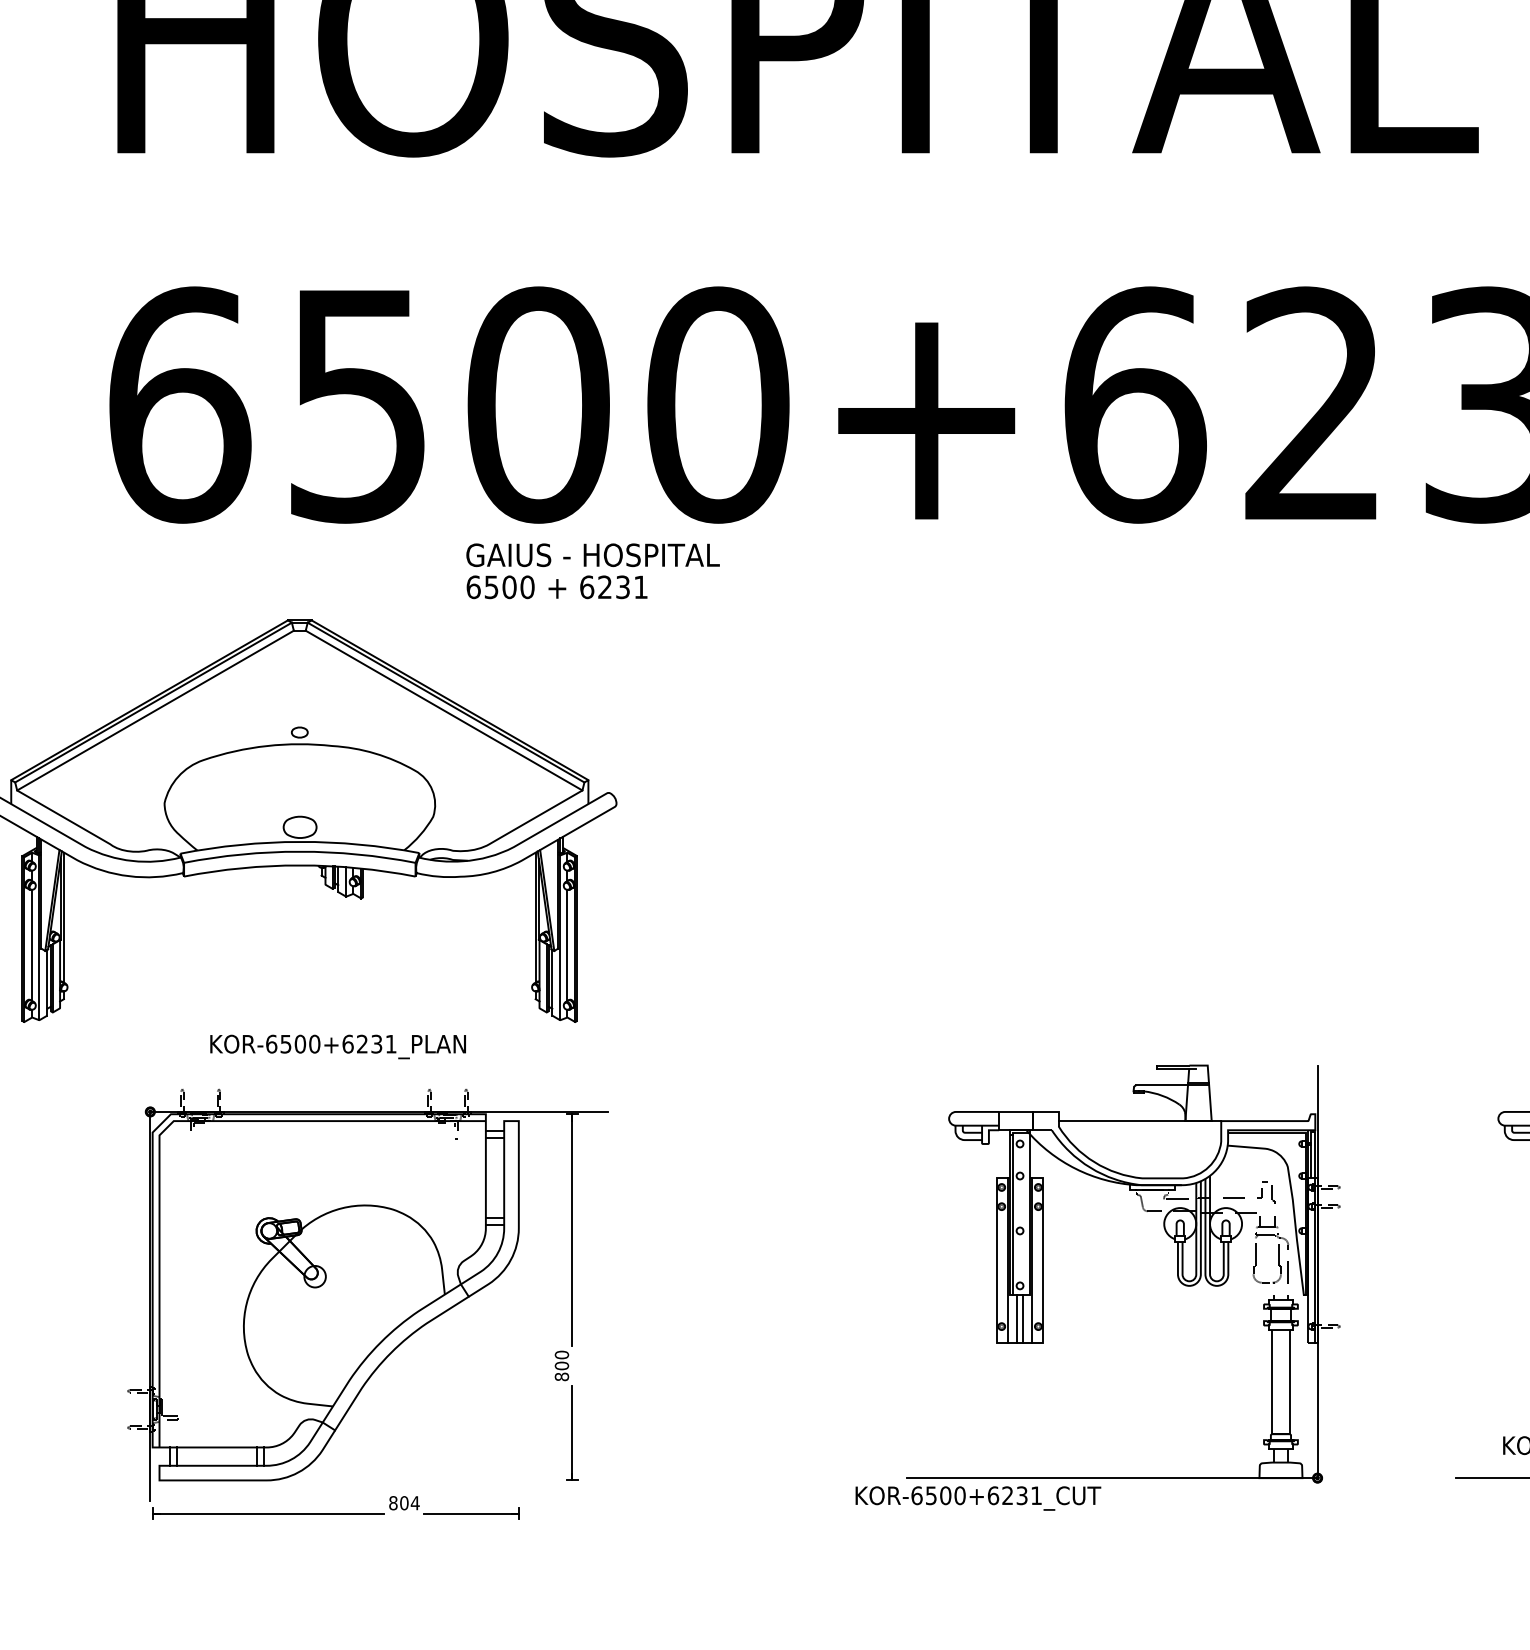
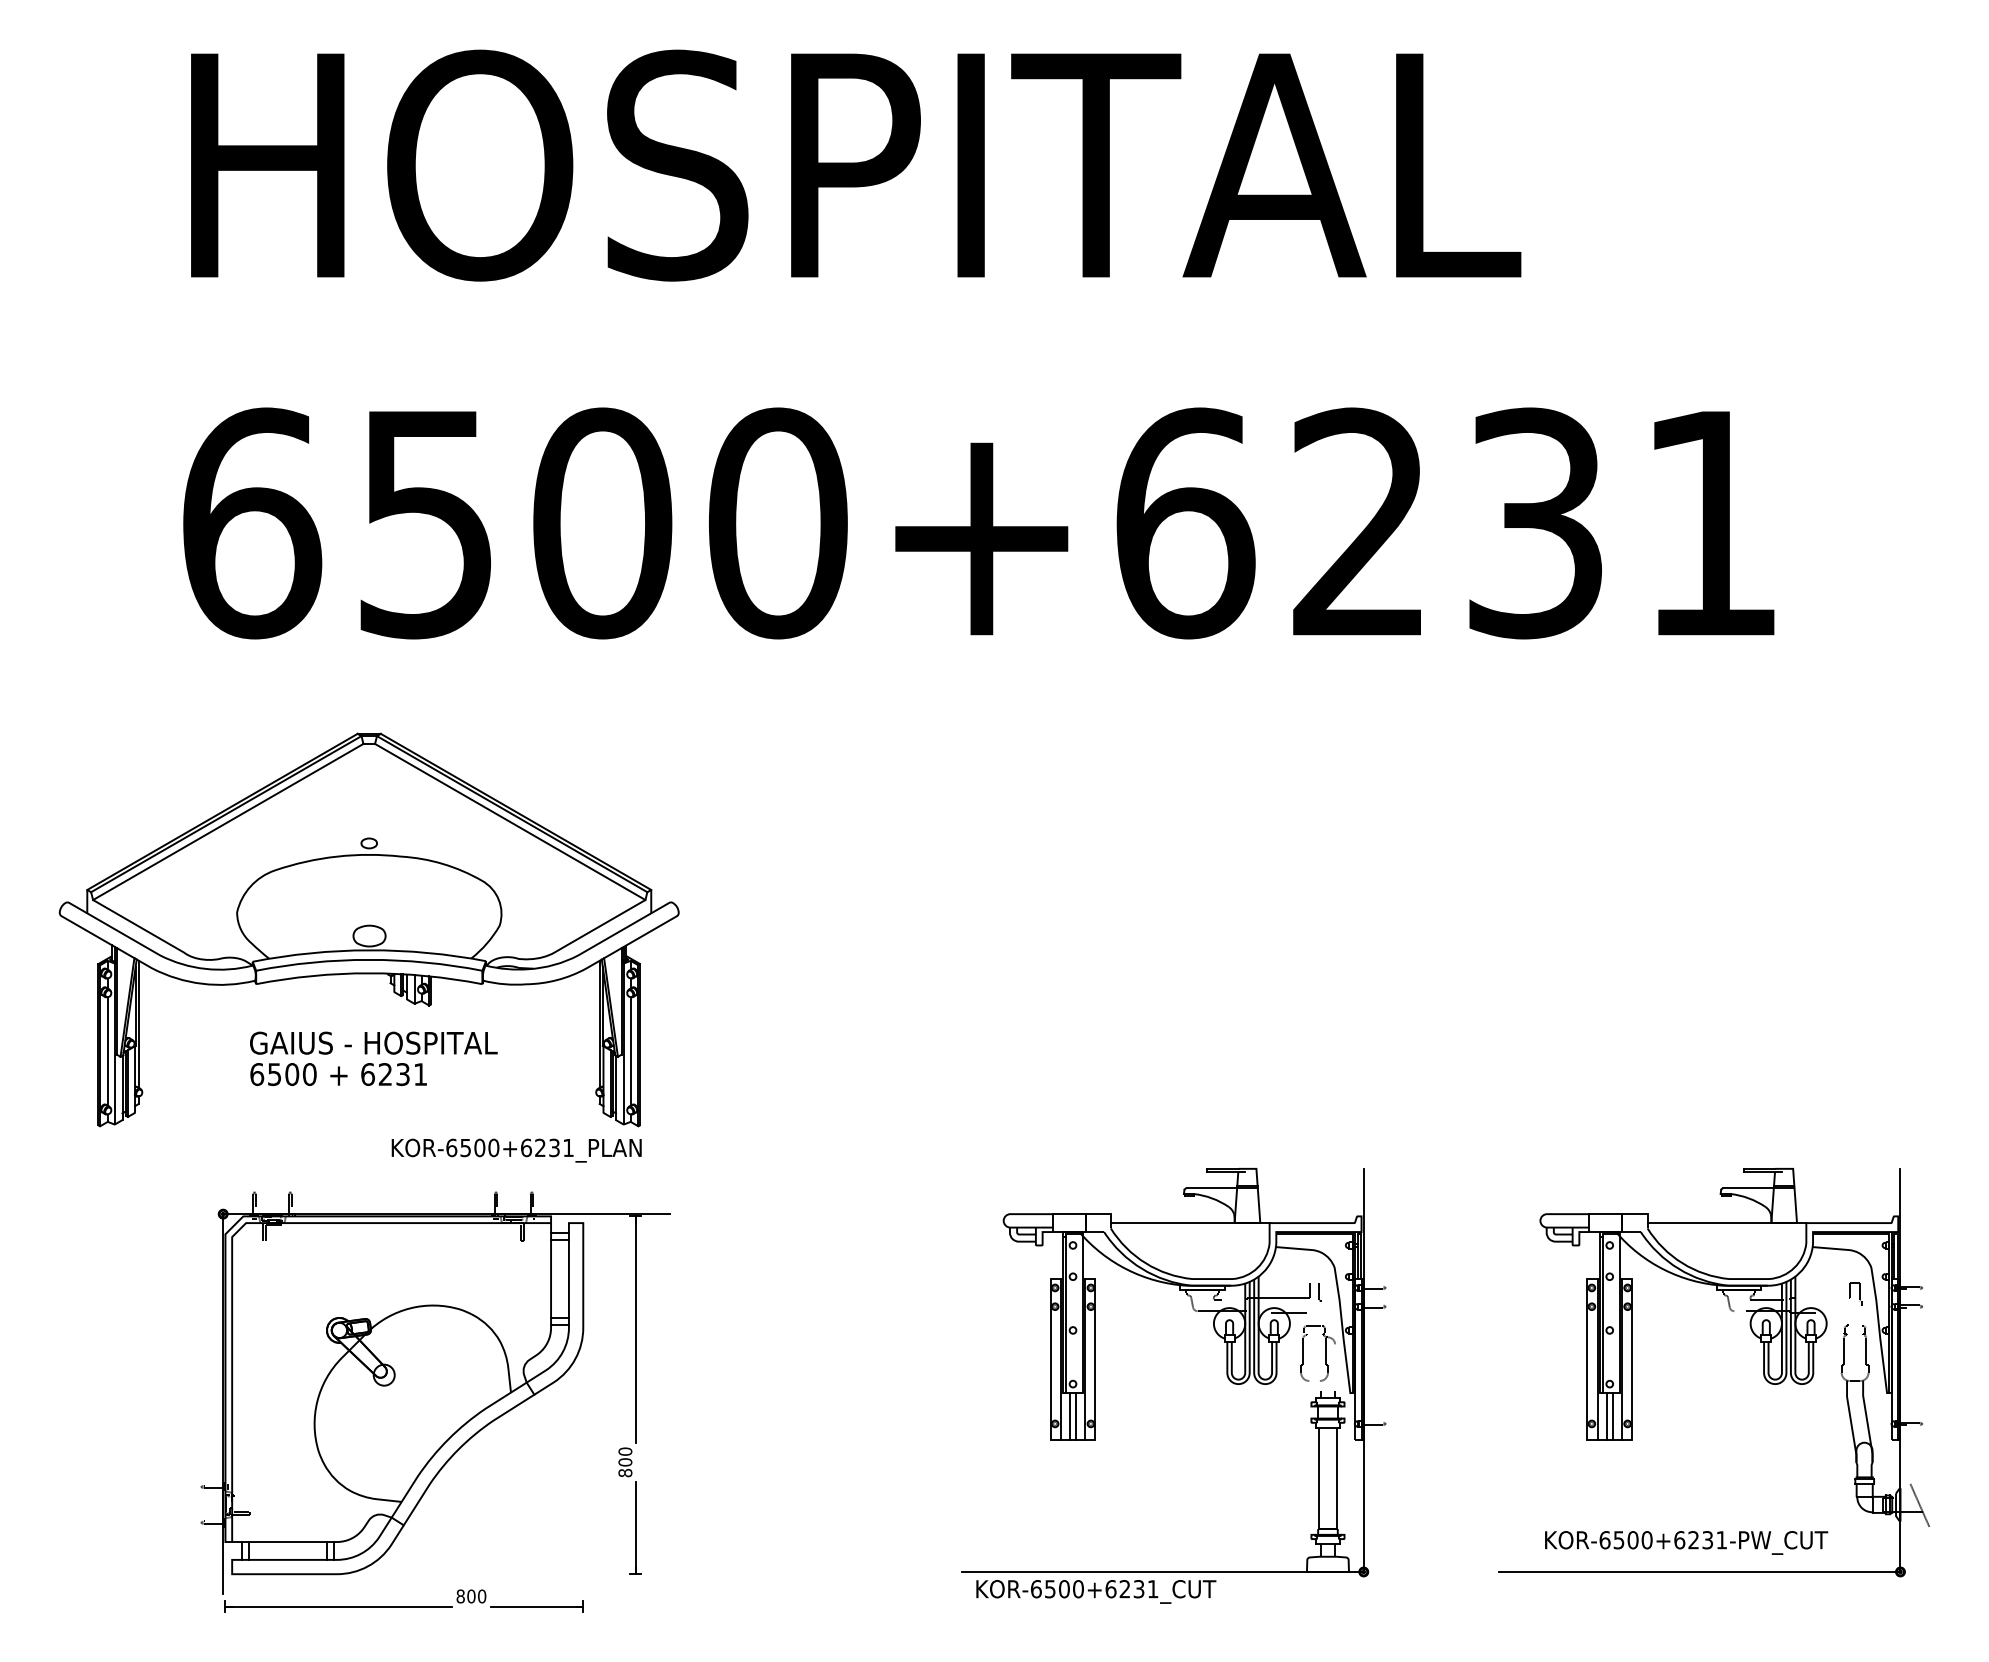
text: (592, 570) -> (373, 1058), moved
text: (337, 1046) -> (516, 1150), moved
text: (978, 1498) -> (1096, 1591), moved
text: (414, 1503) -> (481, 1596), 804 -> 800

